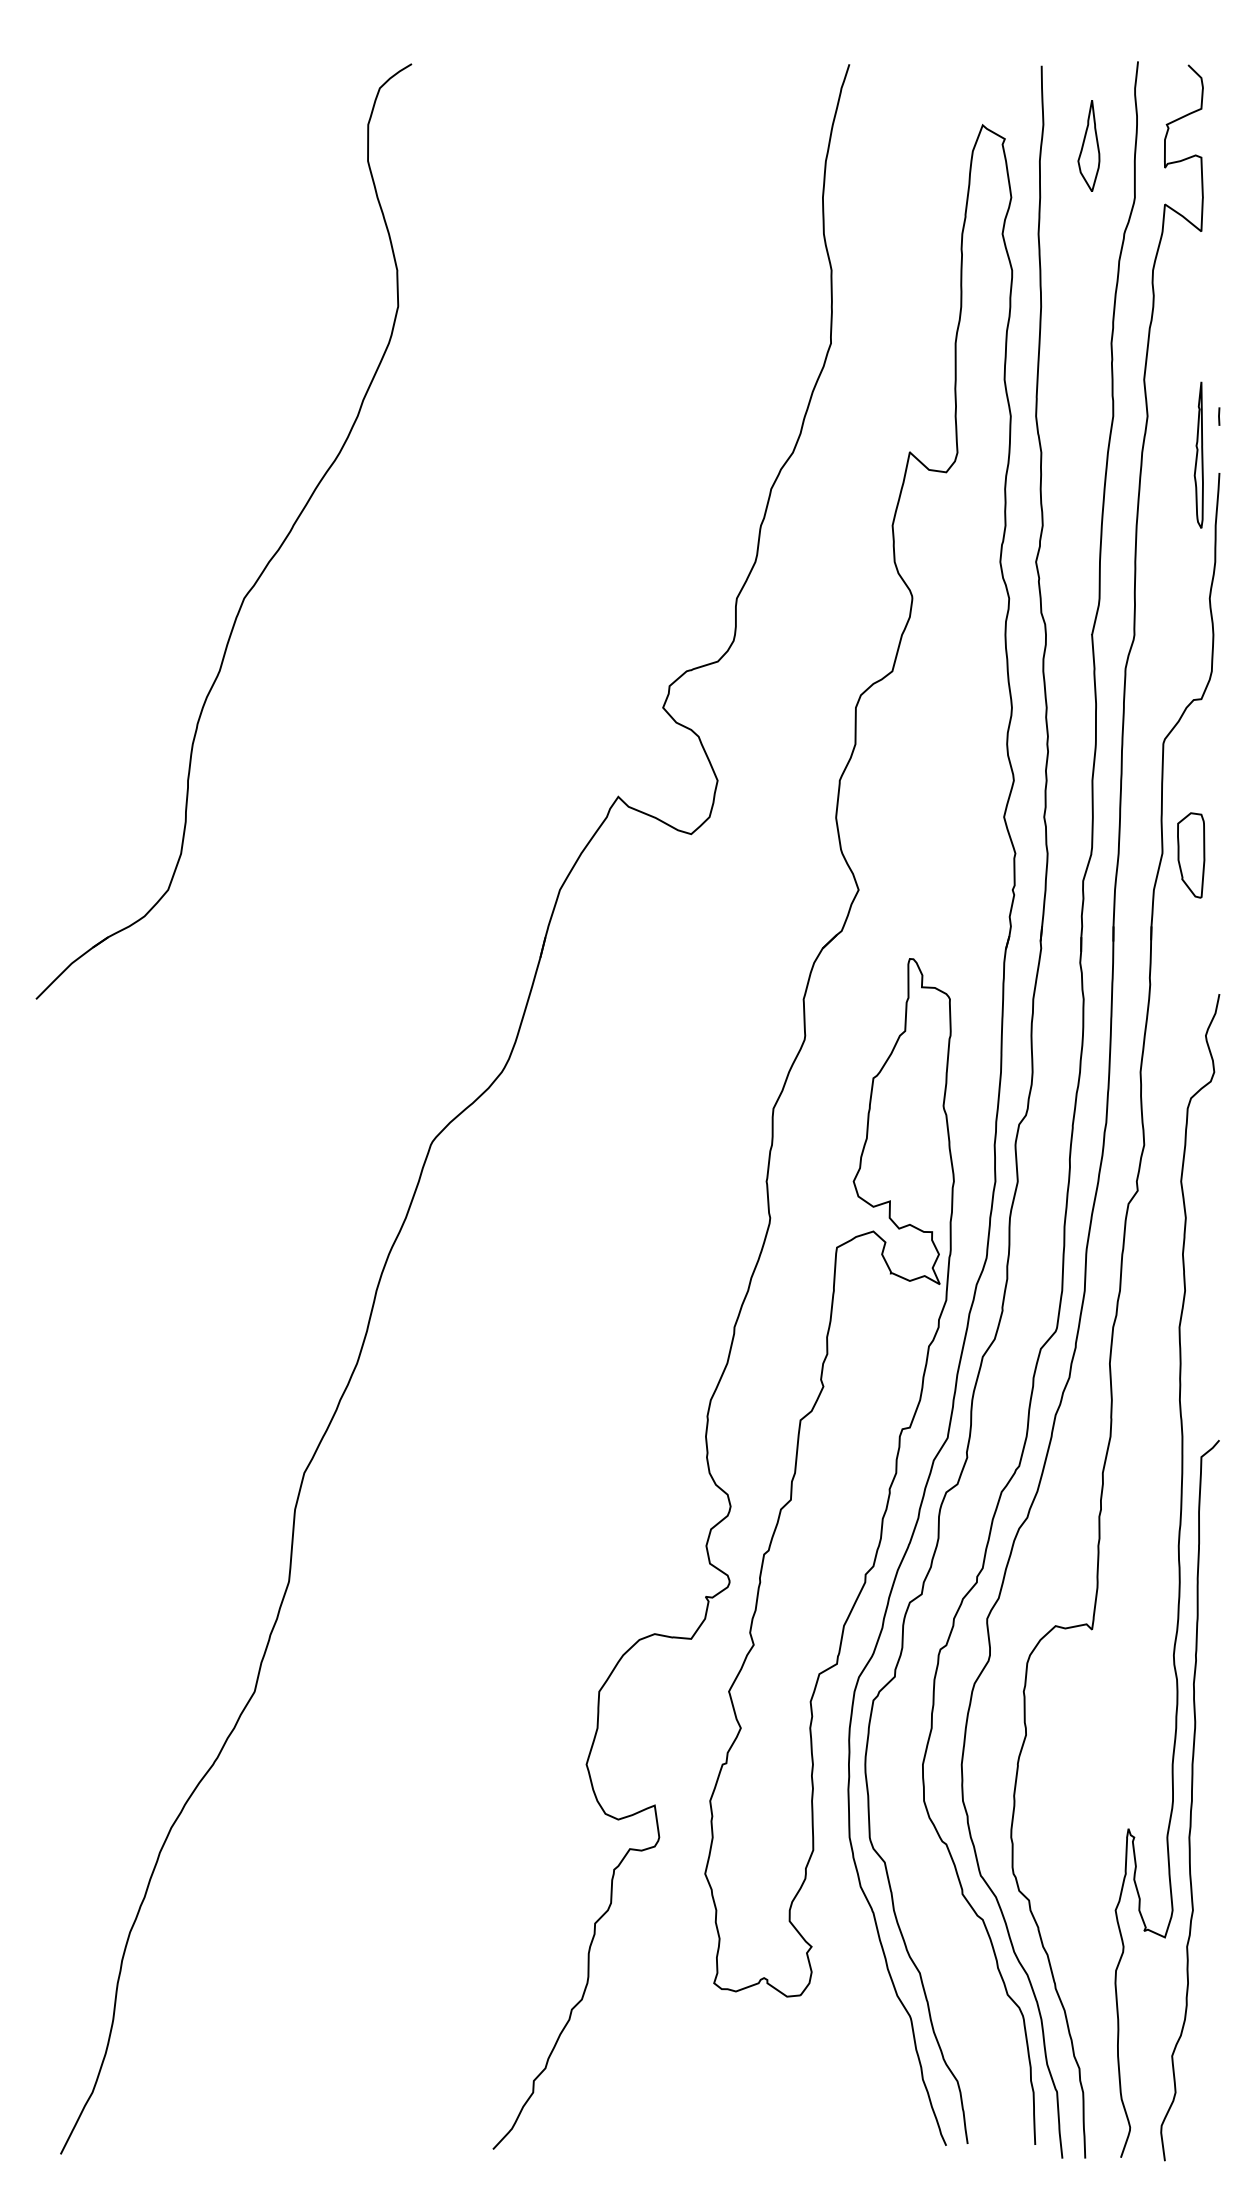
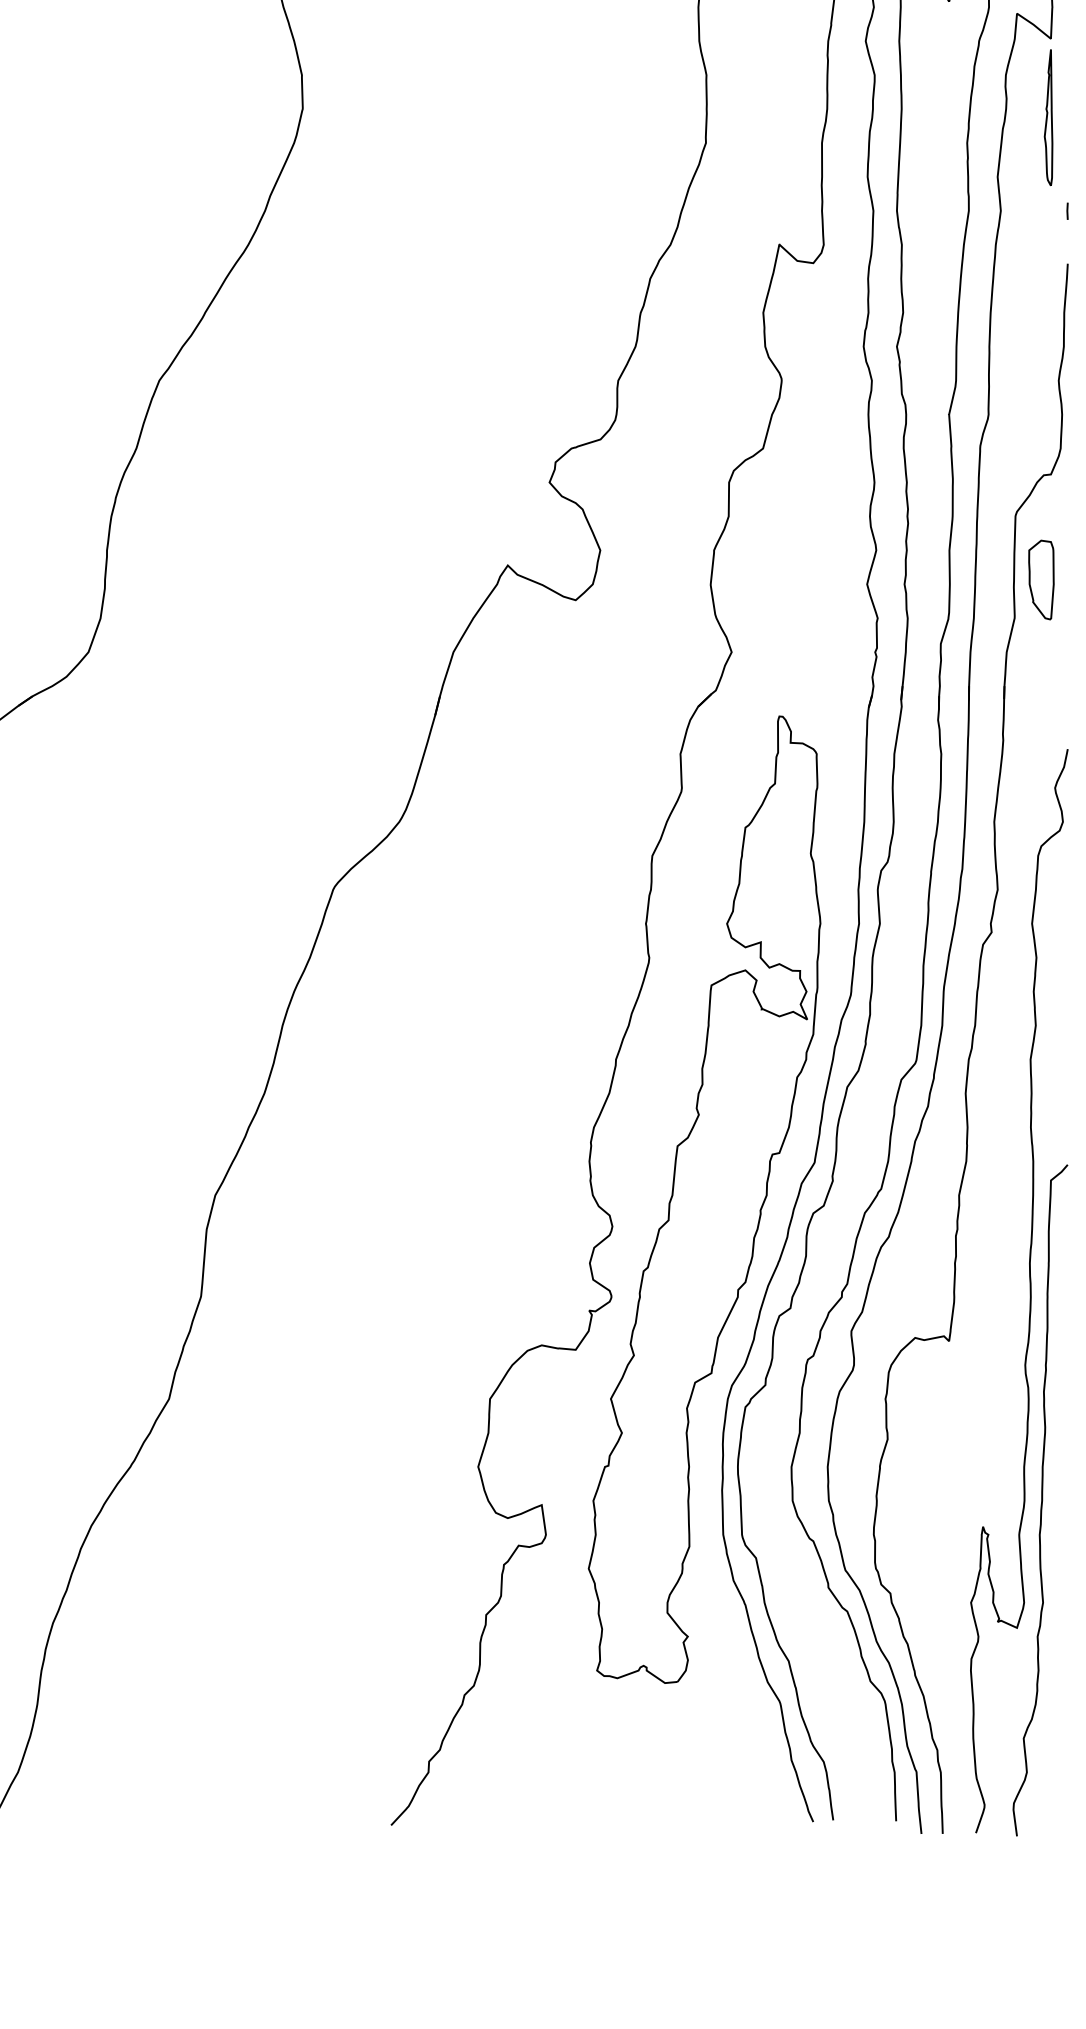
part: (1198, 454) -> (1048, 117), moved
part: (1191, 855) -> (1041, 580), moved

